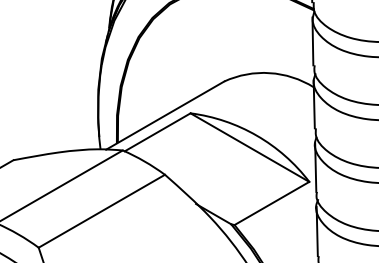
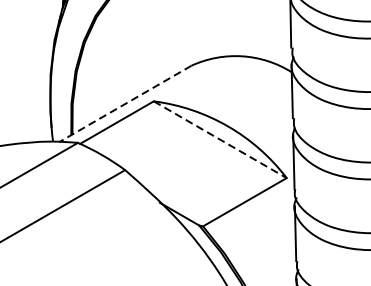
line: (164, 115) -> (124, 103), solid -> dashed
line: (249, 147) -> (219, 139), solid -> dashed

